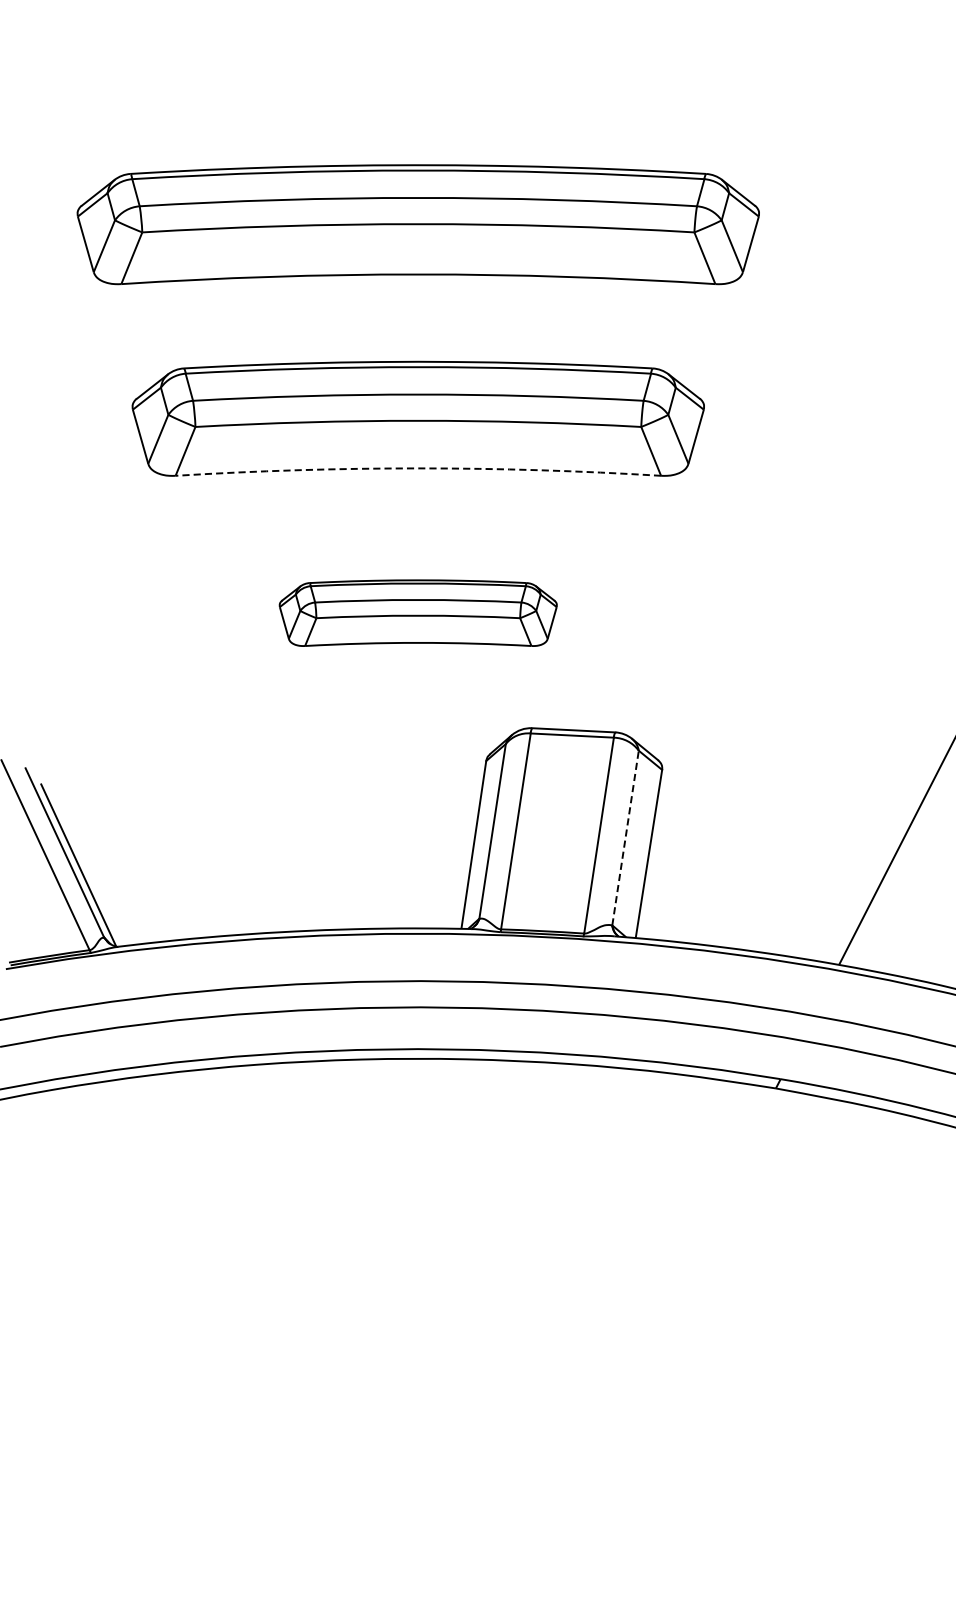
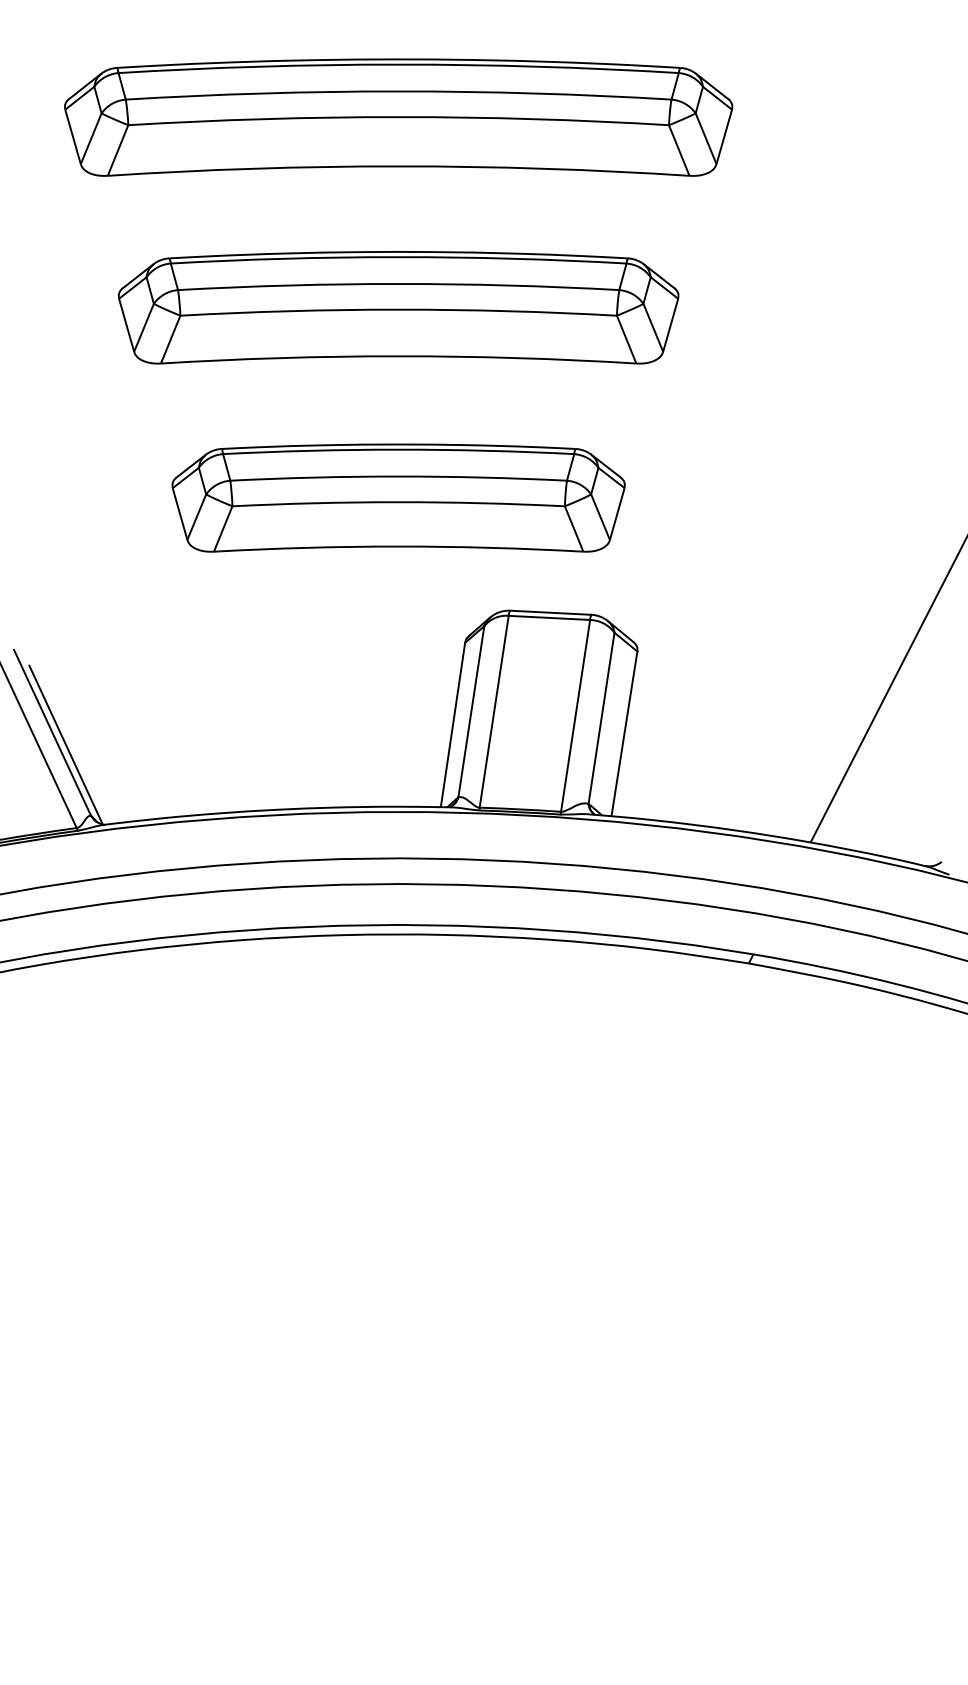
arc: (418, 468) -> (398, 356), dashed -> solid
part: (418, 612) -> (398, 497), size x1.67
line: (625, 838) -> (601, 718), dashed -> solid

